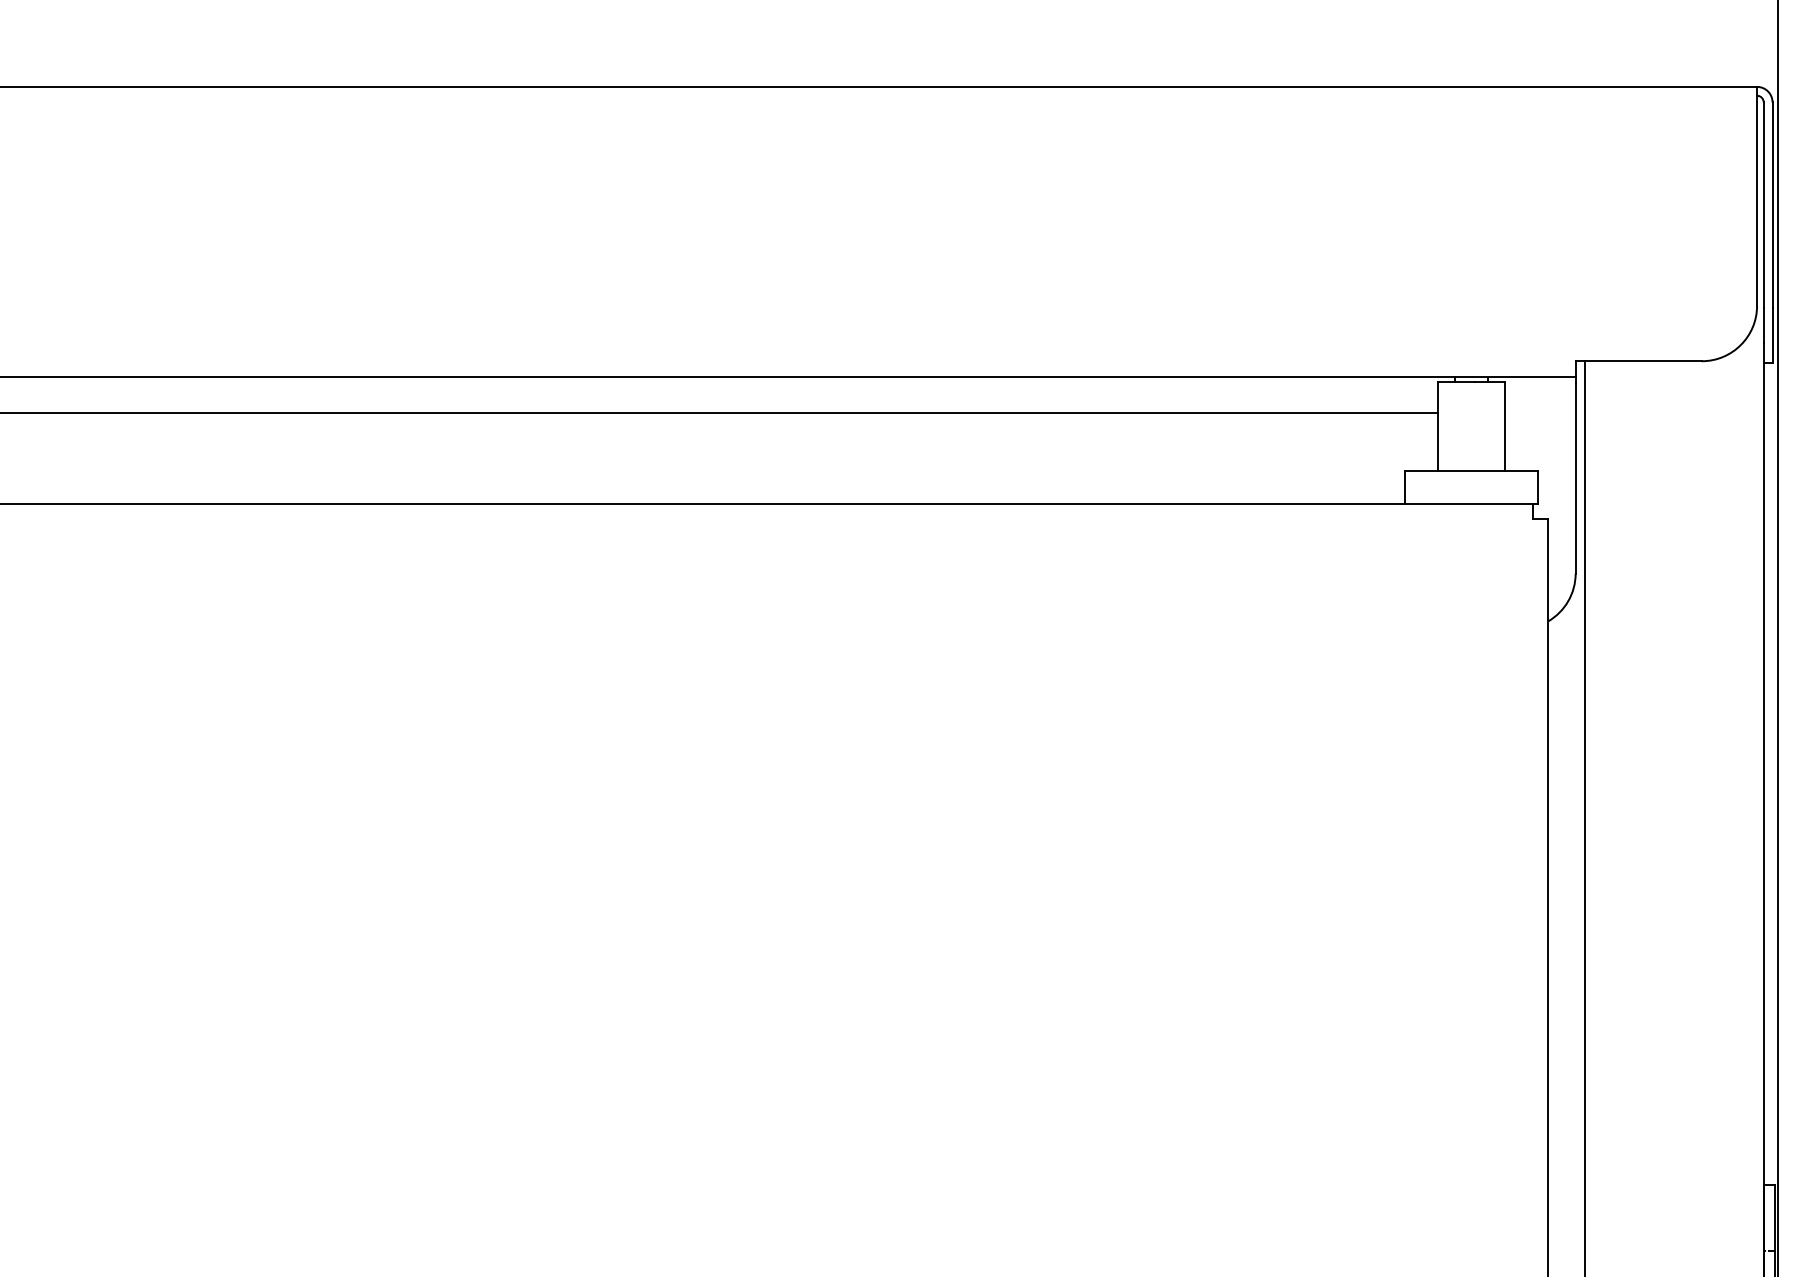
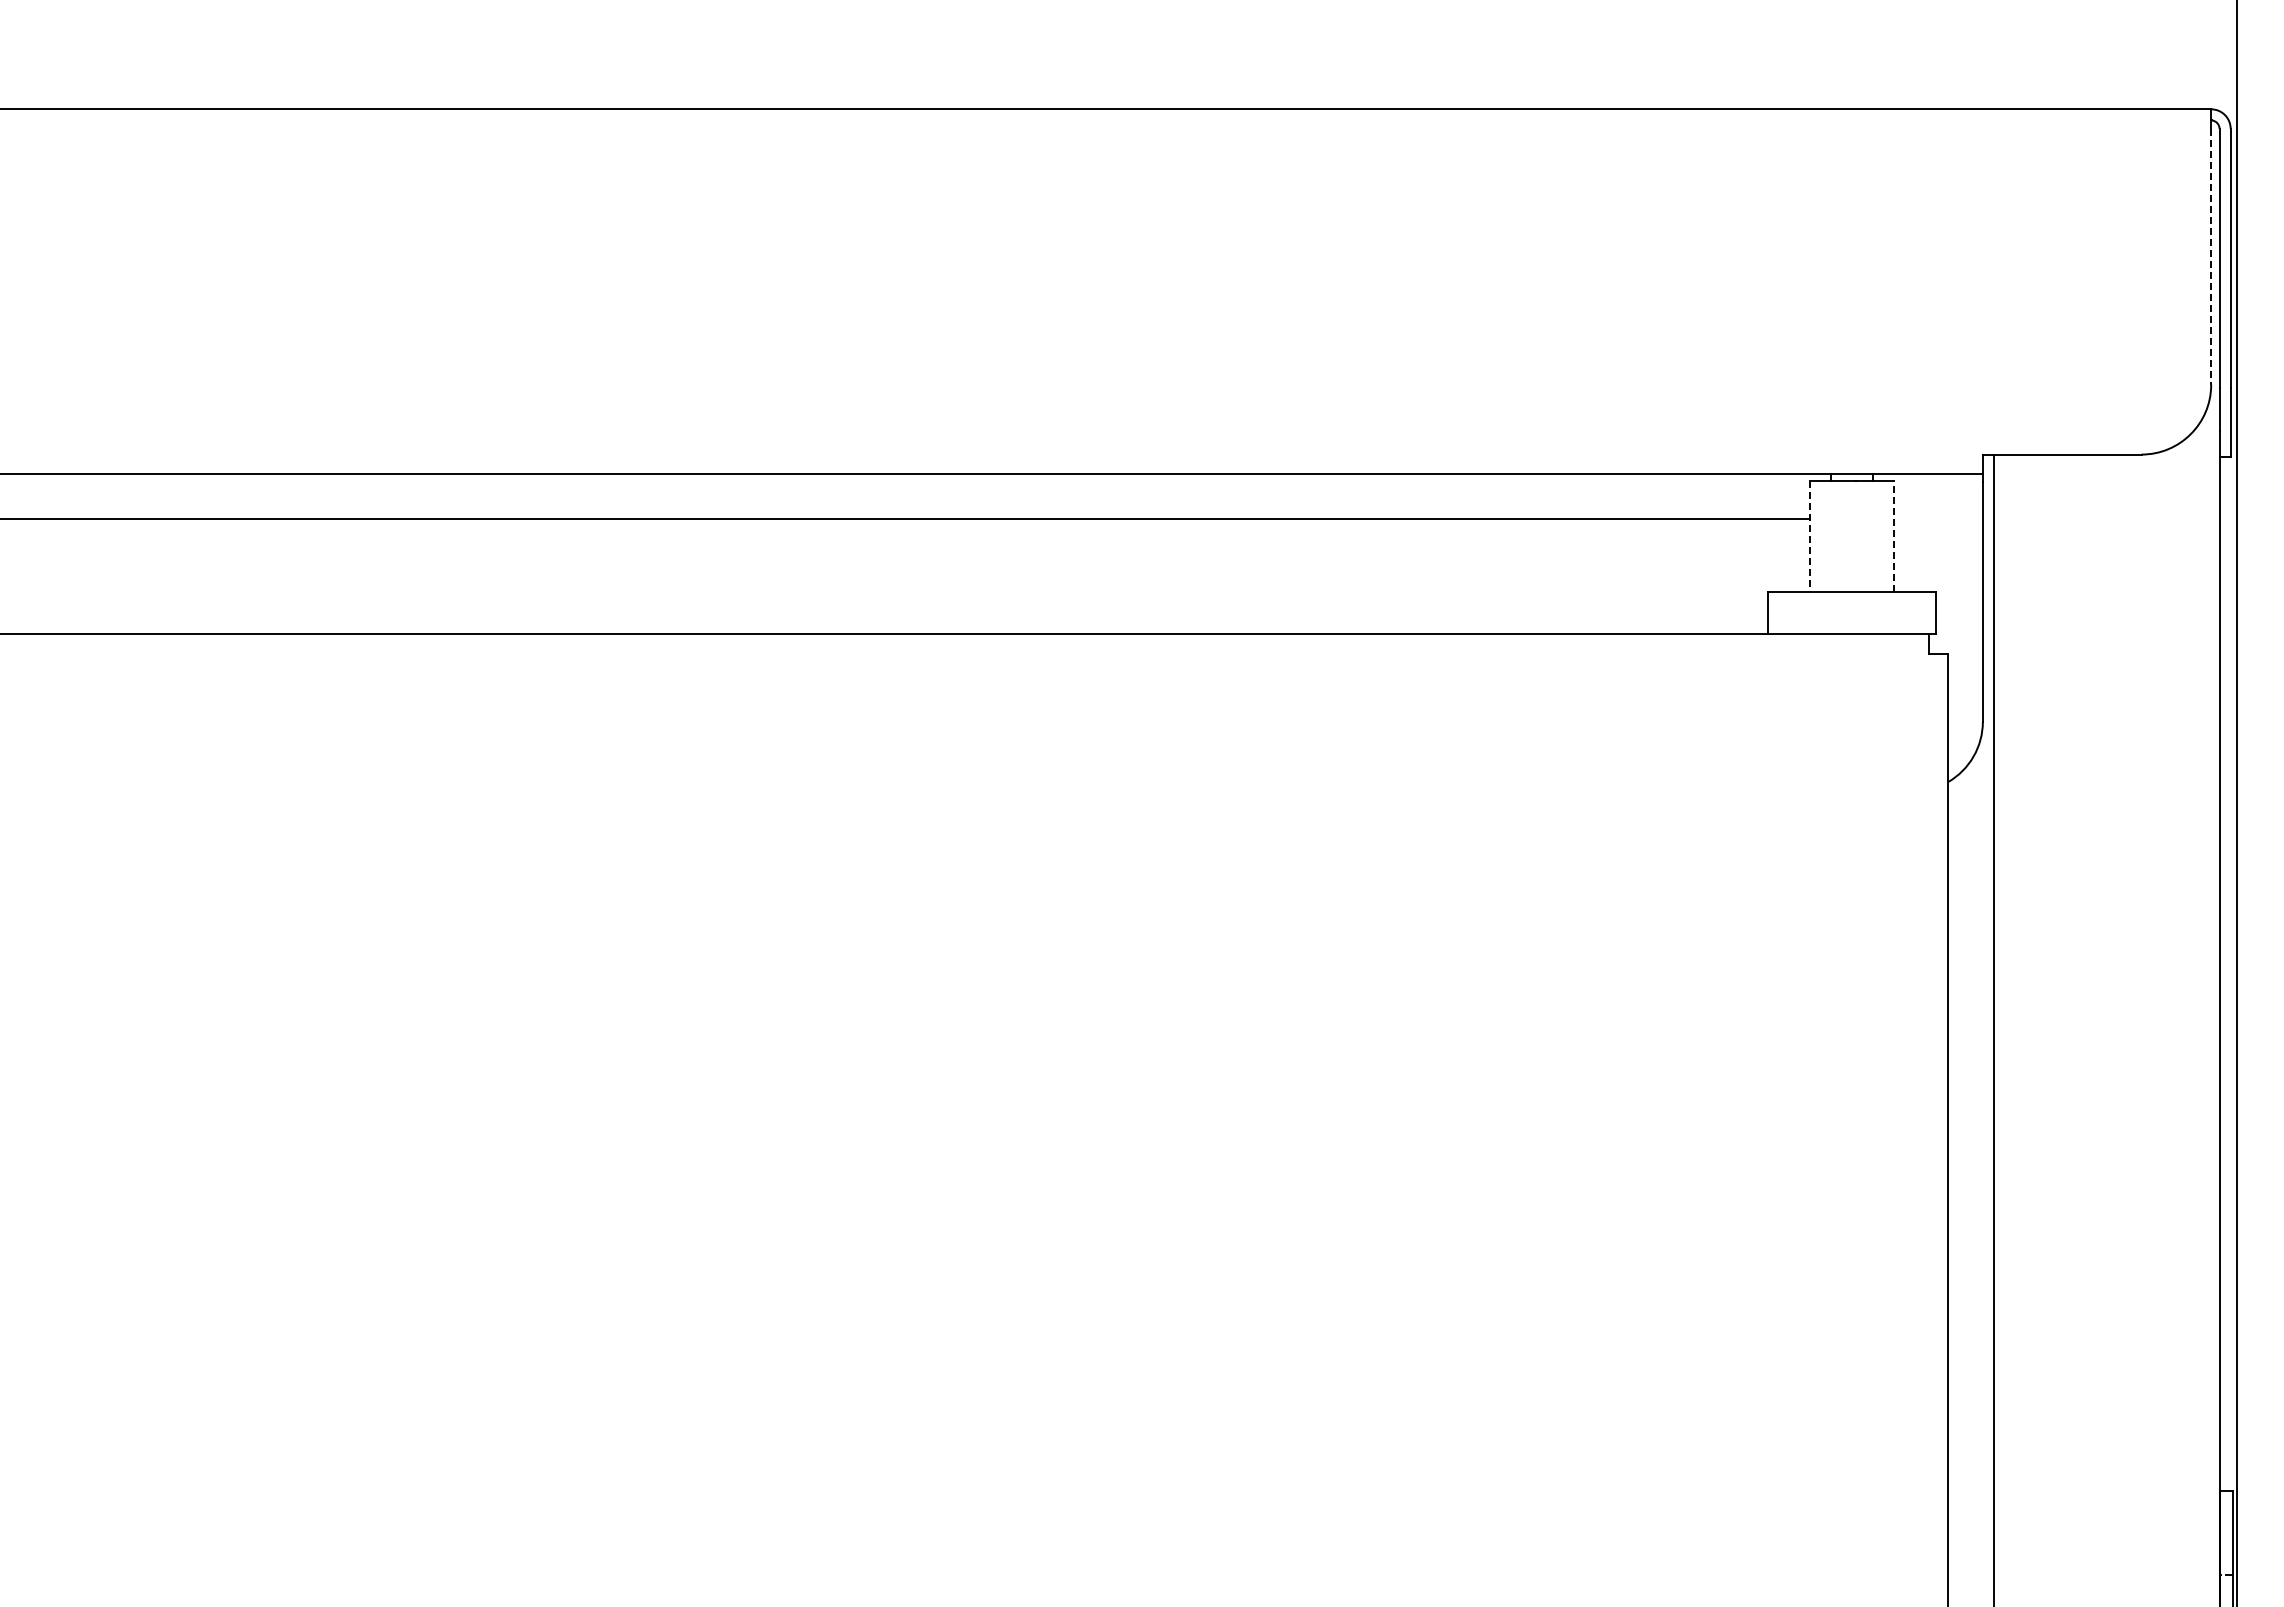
line: (1757, 204) -> (2211, 257), solid -> dashed
line: (1438, 426) -> (1810, 536), solid -> dashed
line: (1504, 426) -> (1893, 536), solid -> dashed

